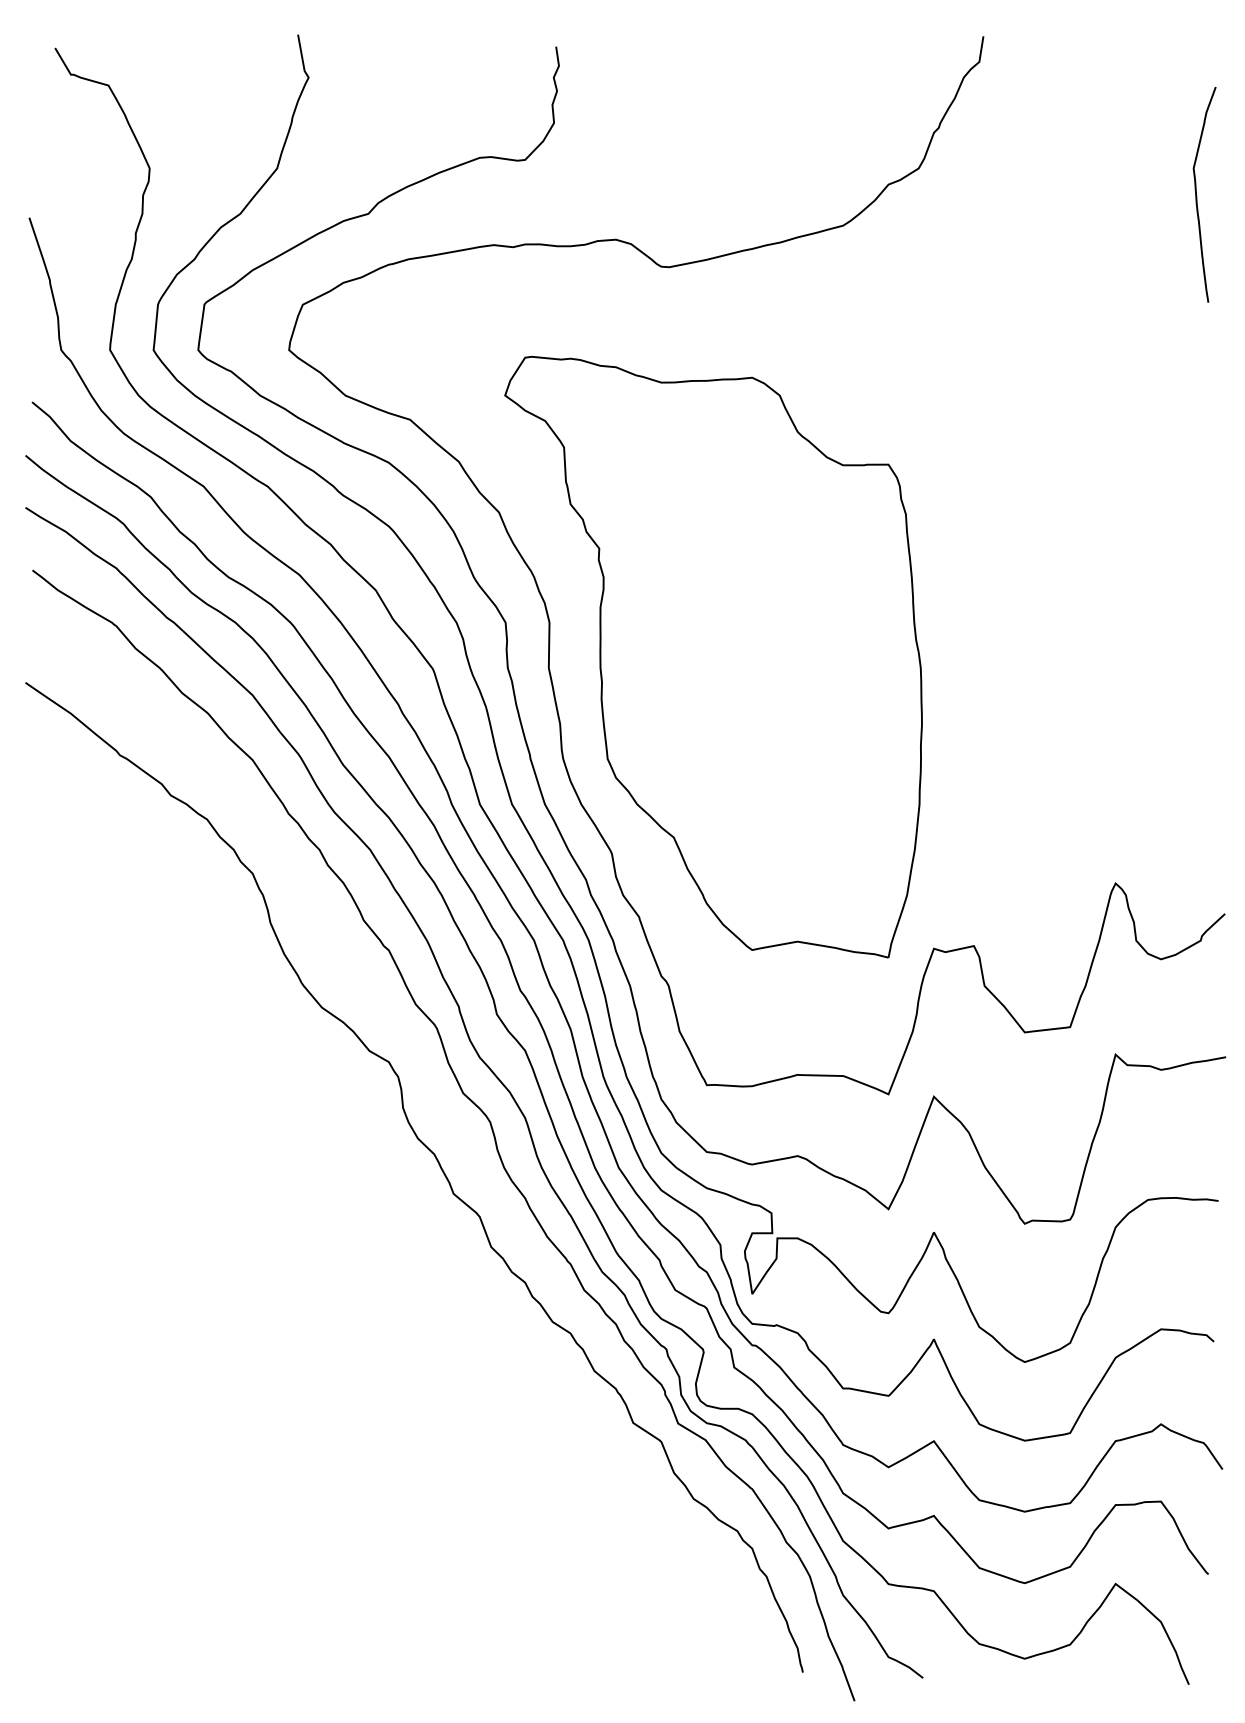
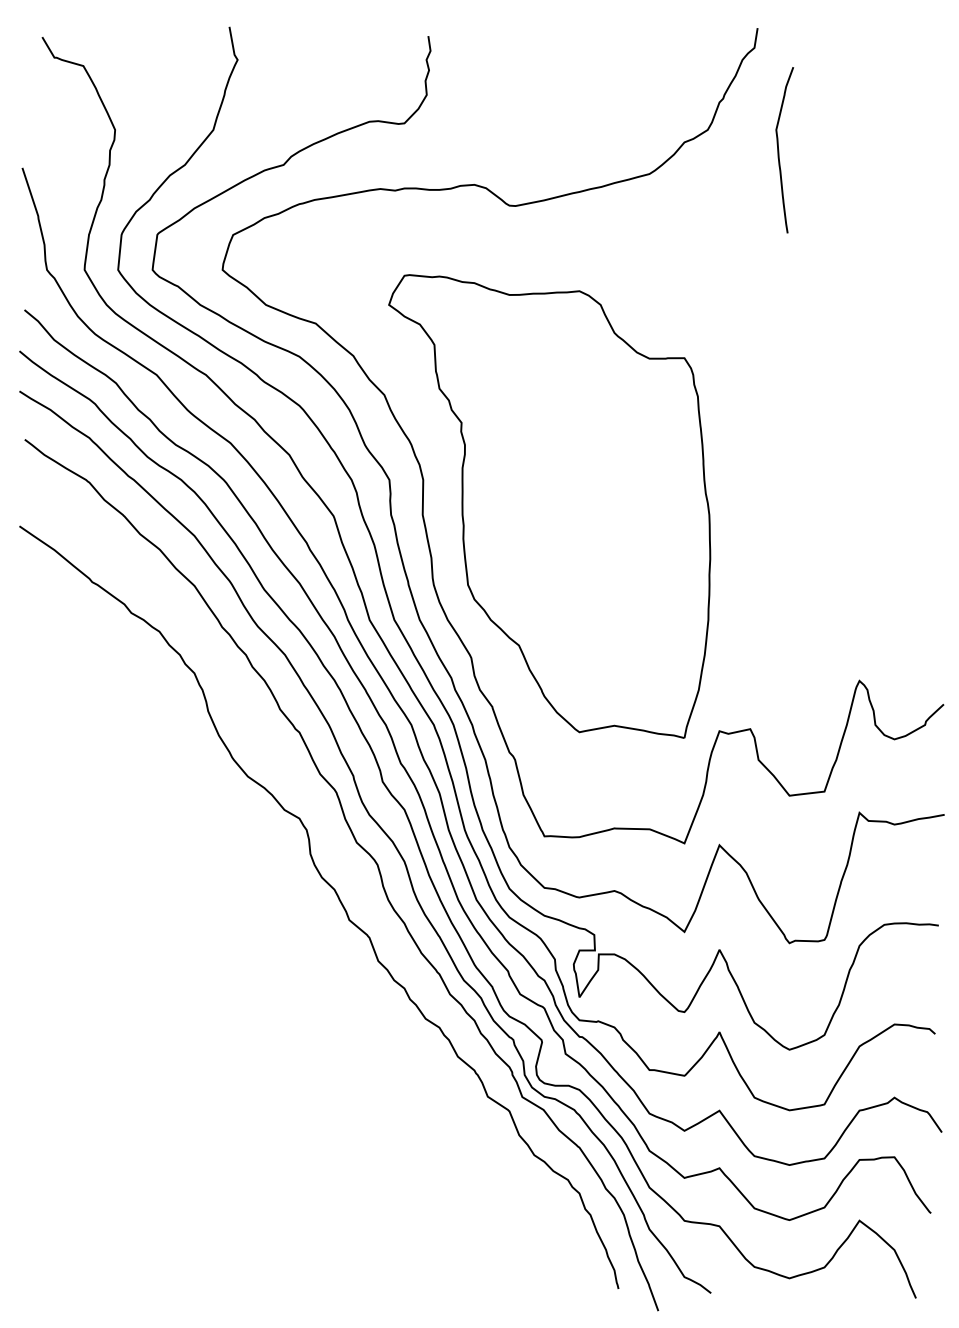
curve: (1197, 195) -> (779, 150), moved

